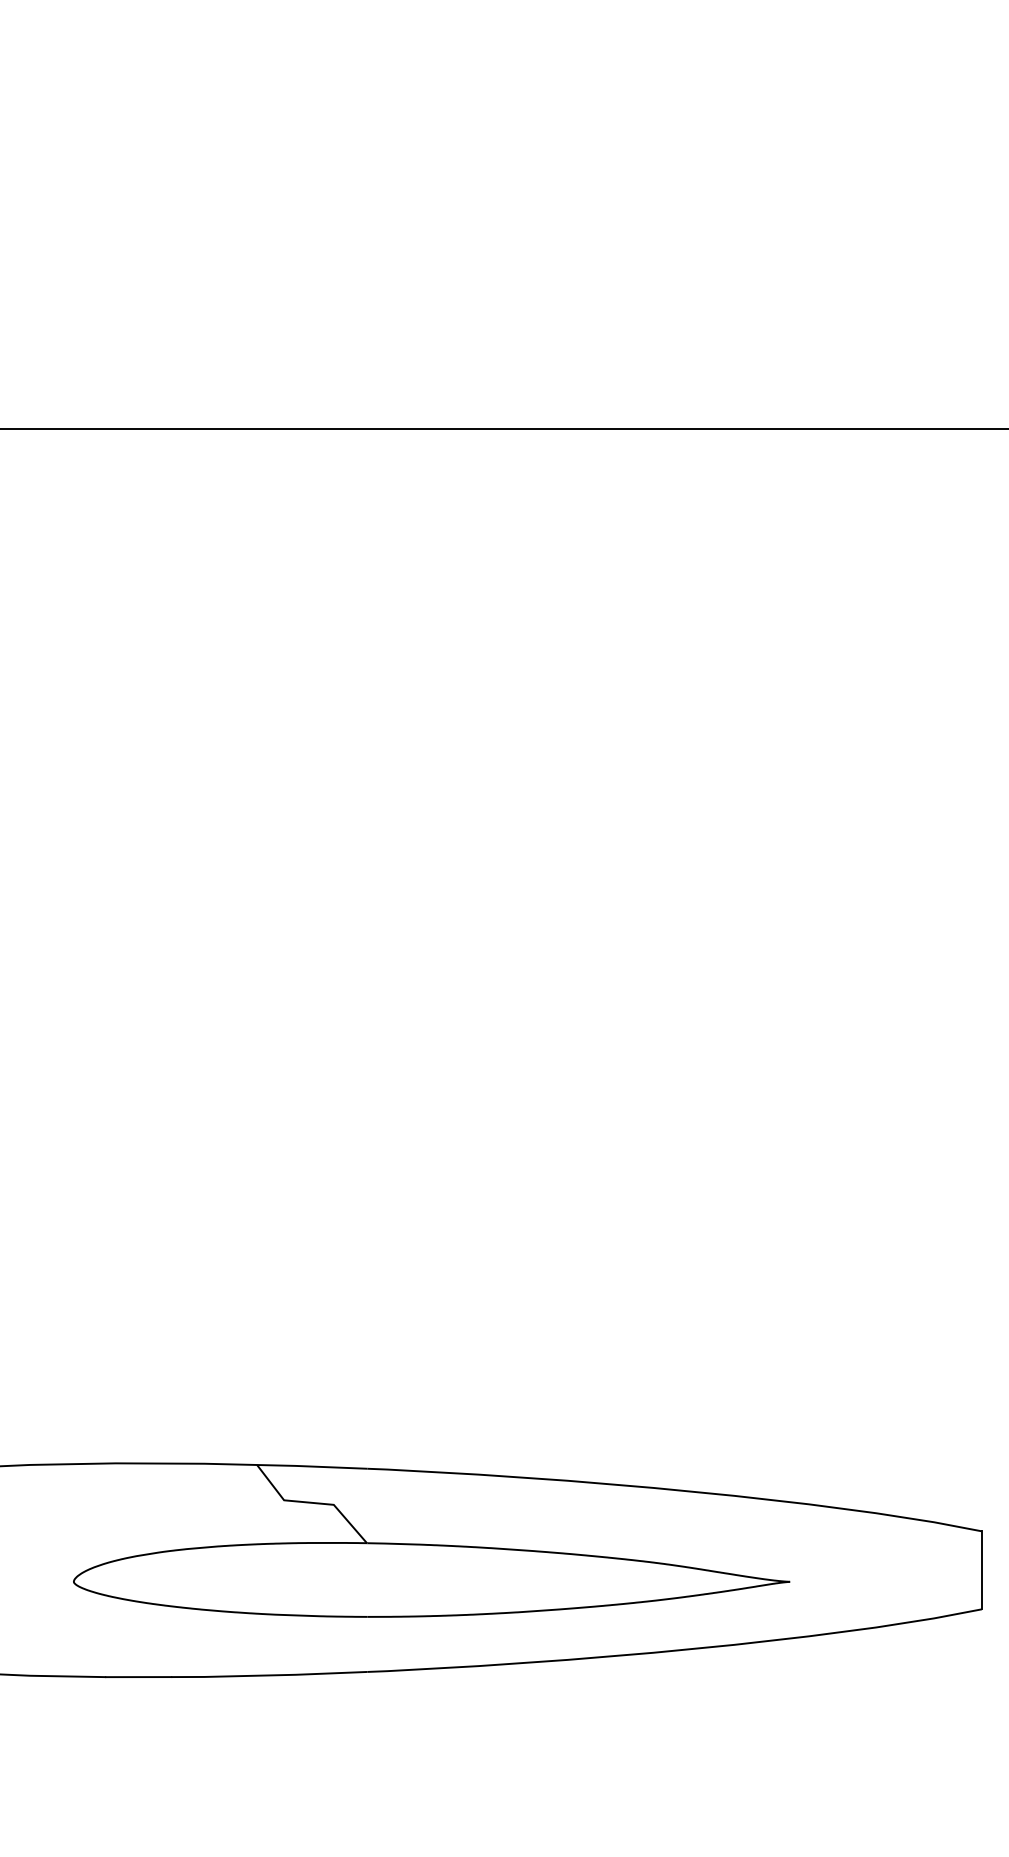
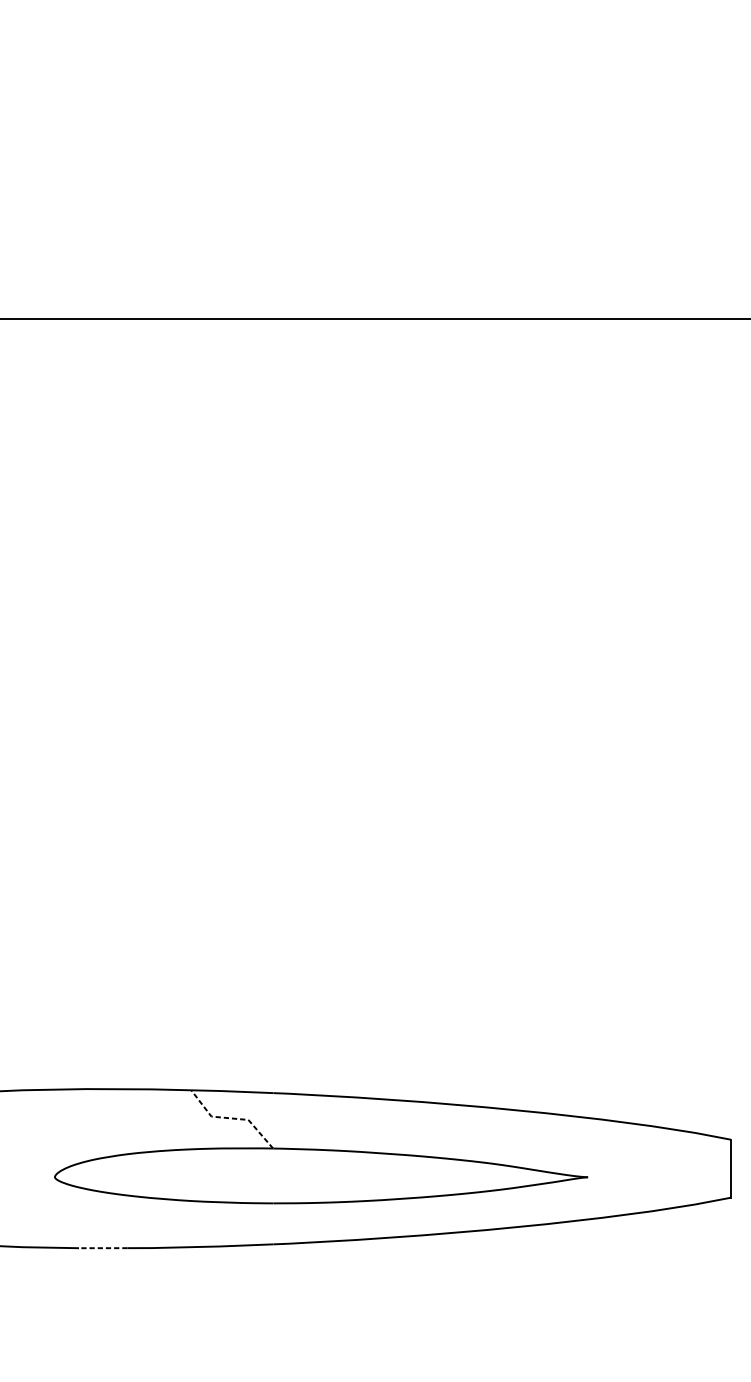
line: (311, 1502) -> (231, 1118), solid -> dashed
line: (138, 1677) -> (103, 1248), solid -> dashed

